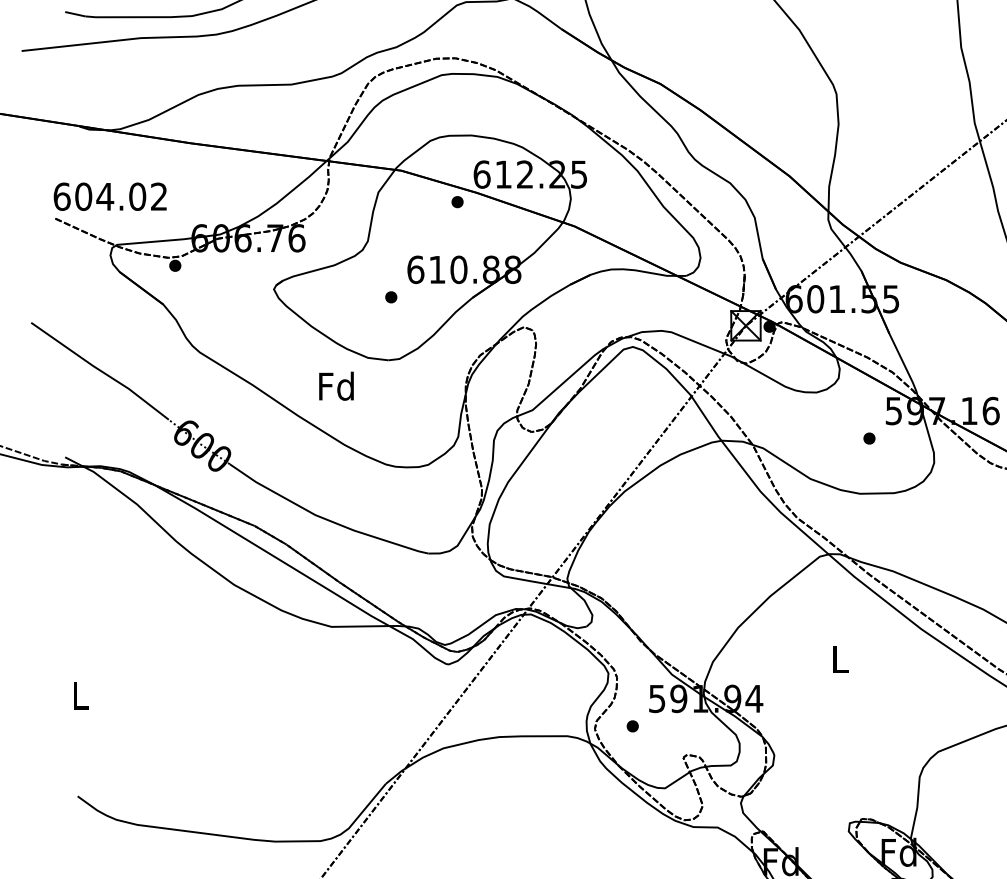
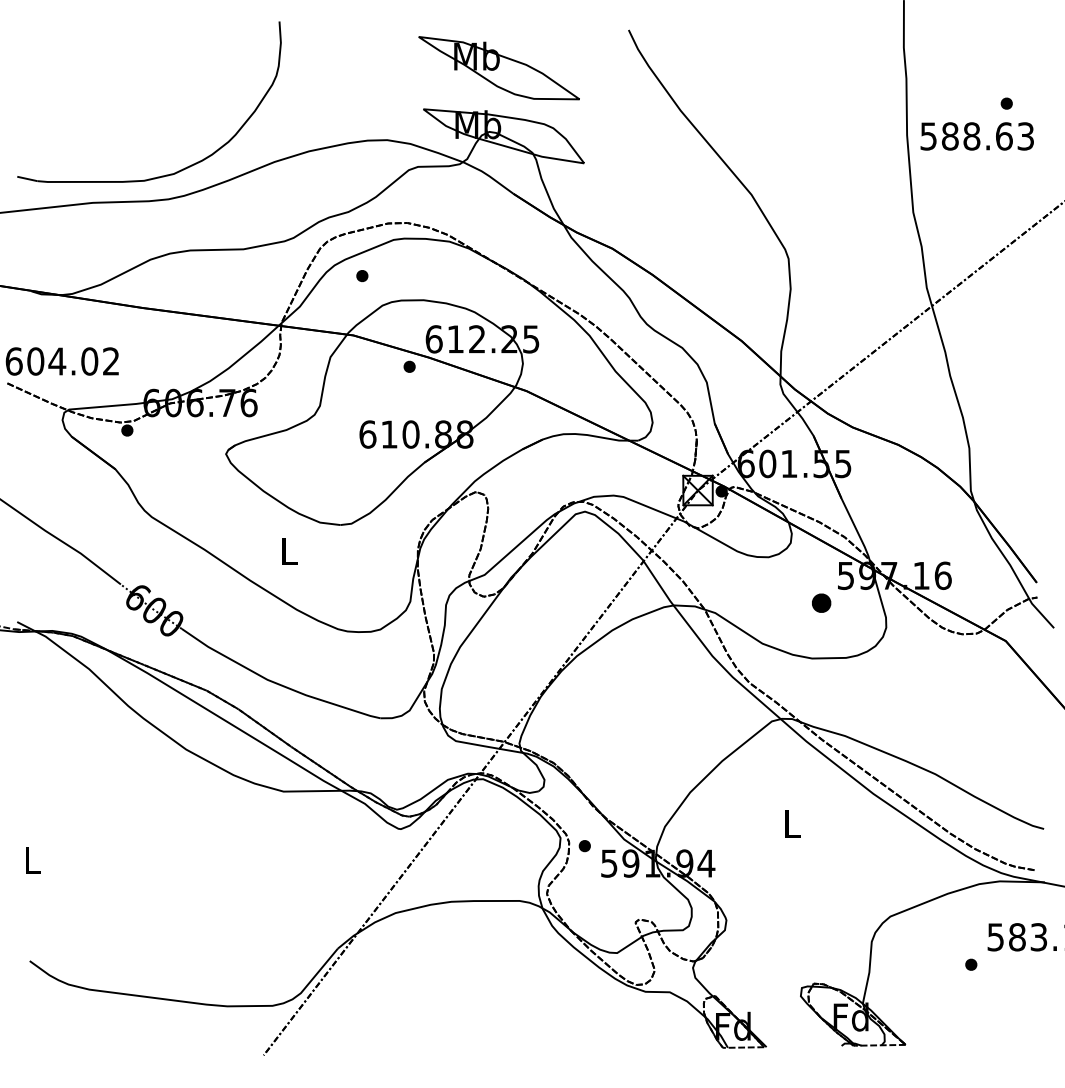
part: (391, 297) -> (362, 276), moved
text: (336, 385) -> (288, 550), Fd -> L
part: (869, 438) -> (821, 603), size x1.6
part: (632, 726) -> (584, 846), moved

